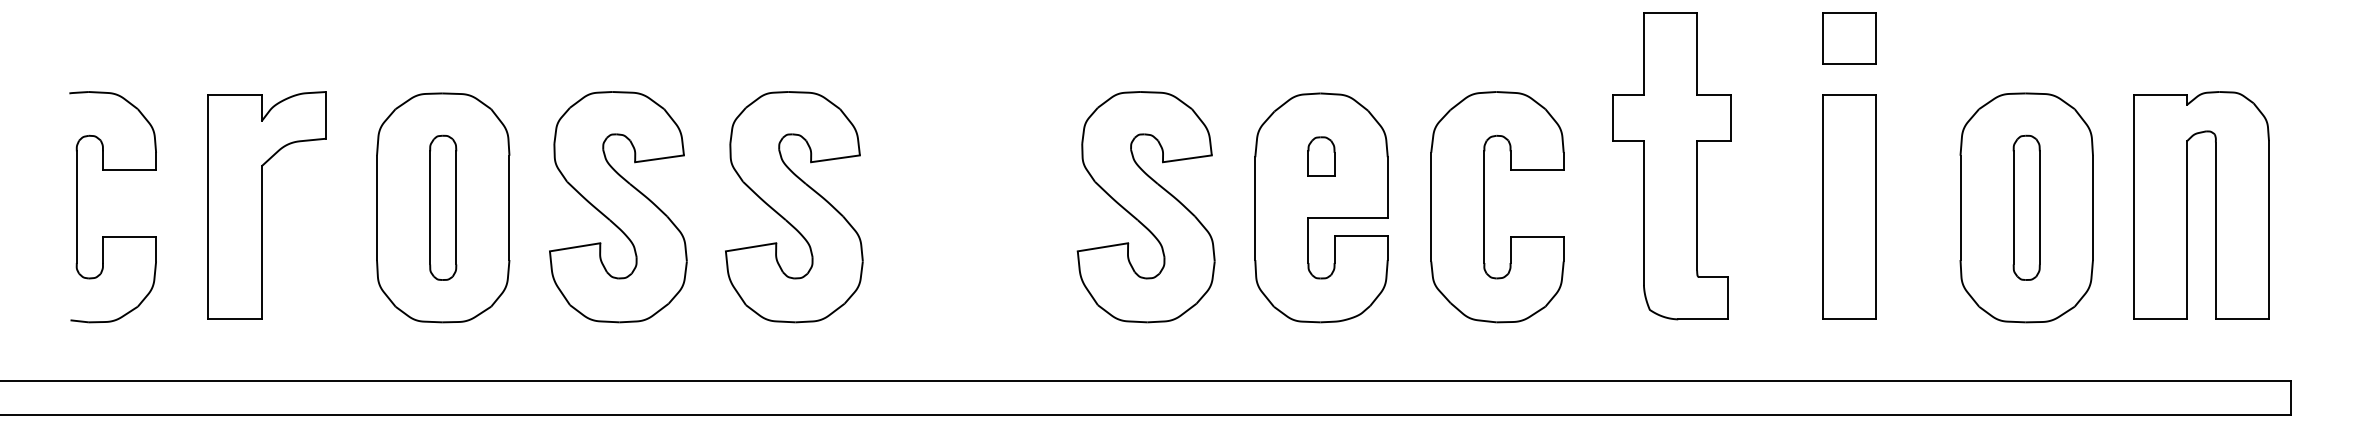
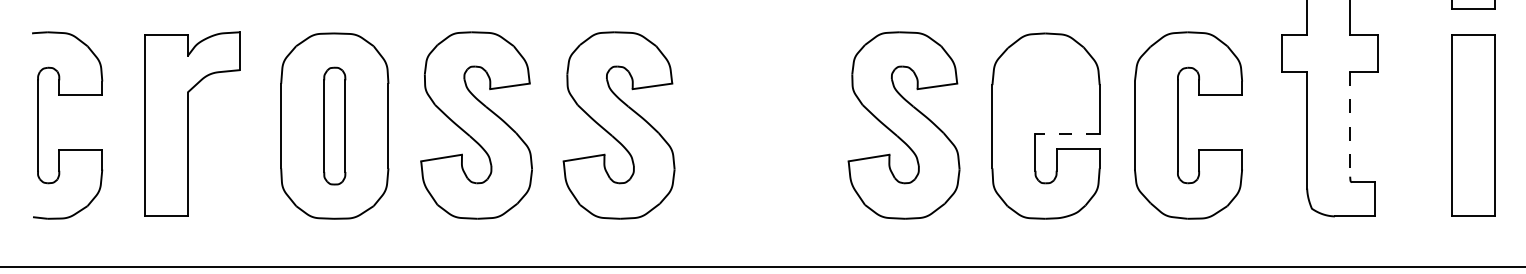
part: (1321, 156) -> (1046, 84), removed
line: (1697, 205) -> (1350, 124), solid -> dashed
line: (1348, 218) -> (1067, 134), solid -> dashed

